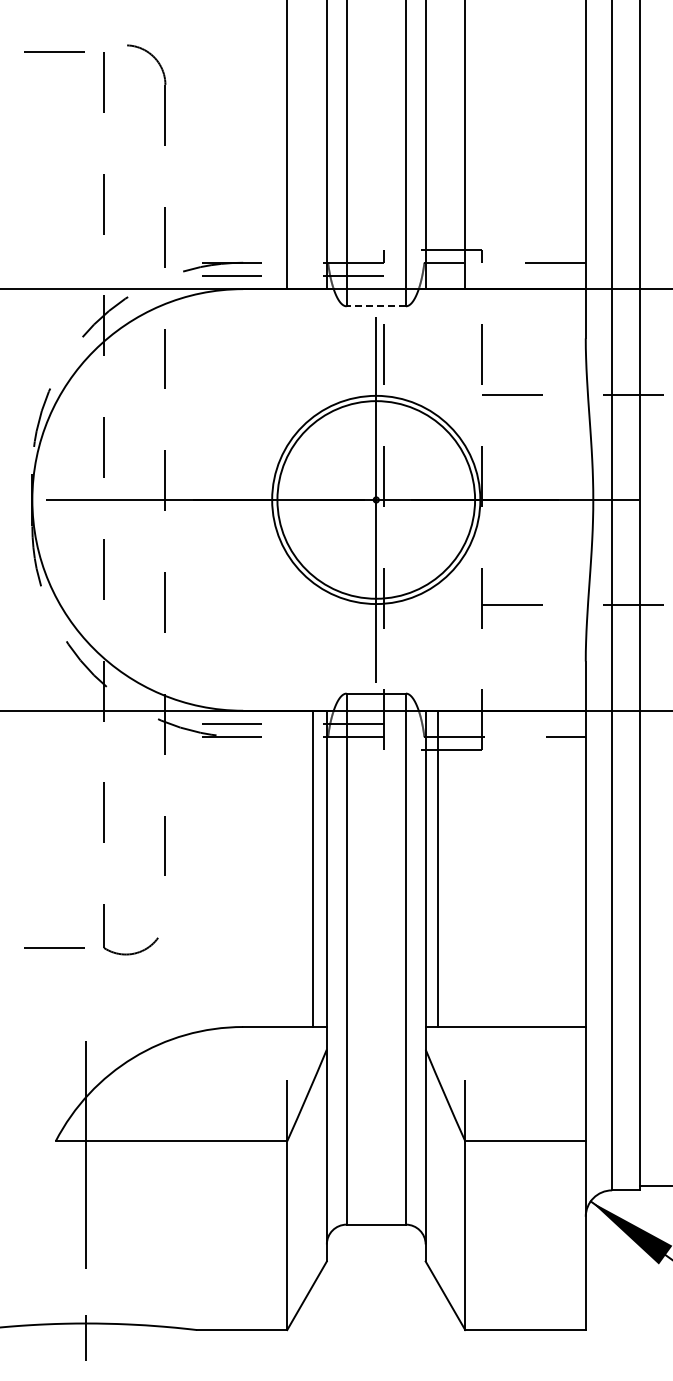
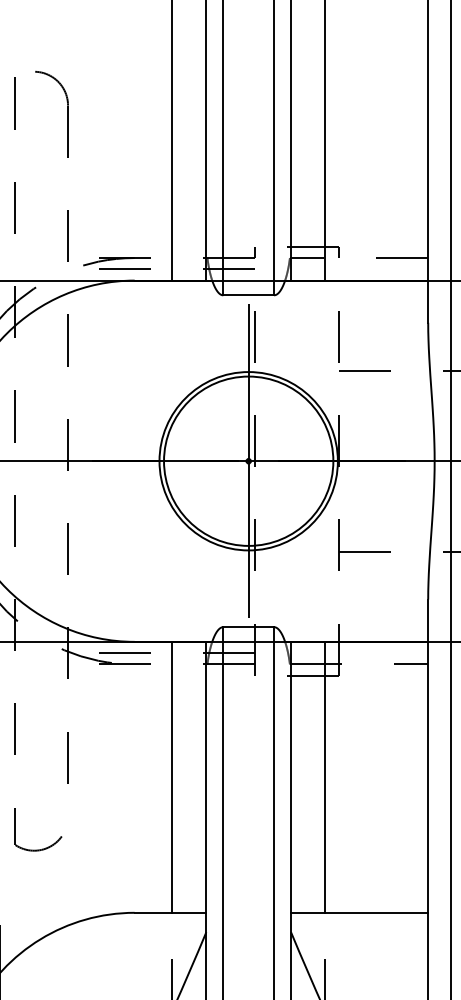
line: (376, 306) -> (248, 295), dashed -> solid
line: (313, 868) -> (172, 777), moved
line: (438, 868) -> (325, 777), moved

